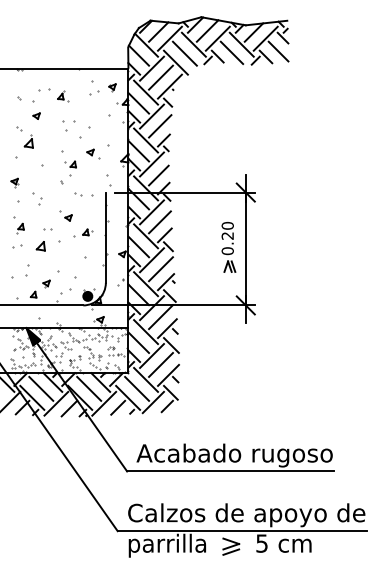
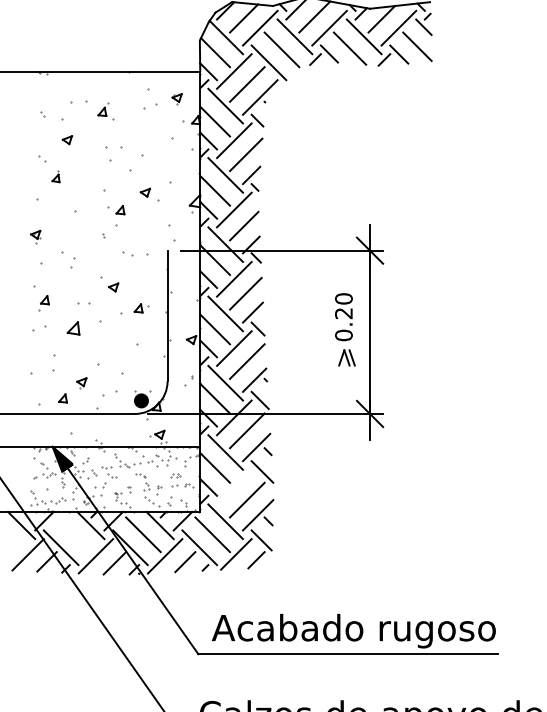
part: (28, 141) -> (55, 176), size x0.6
line: (151, 355) -> (233, 486), removed
line: (41, 388) -> (74, 534), removed

